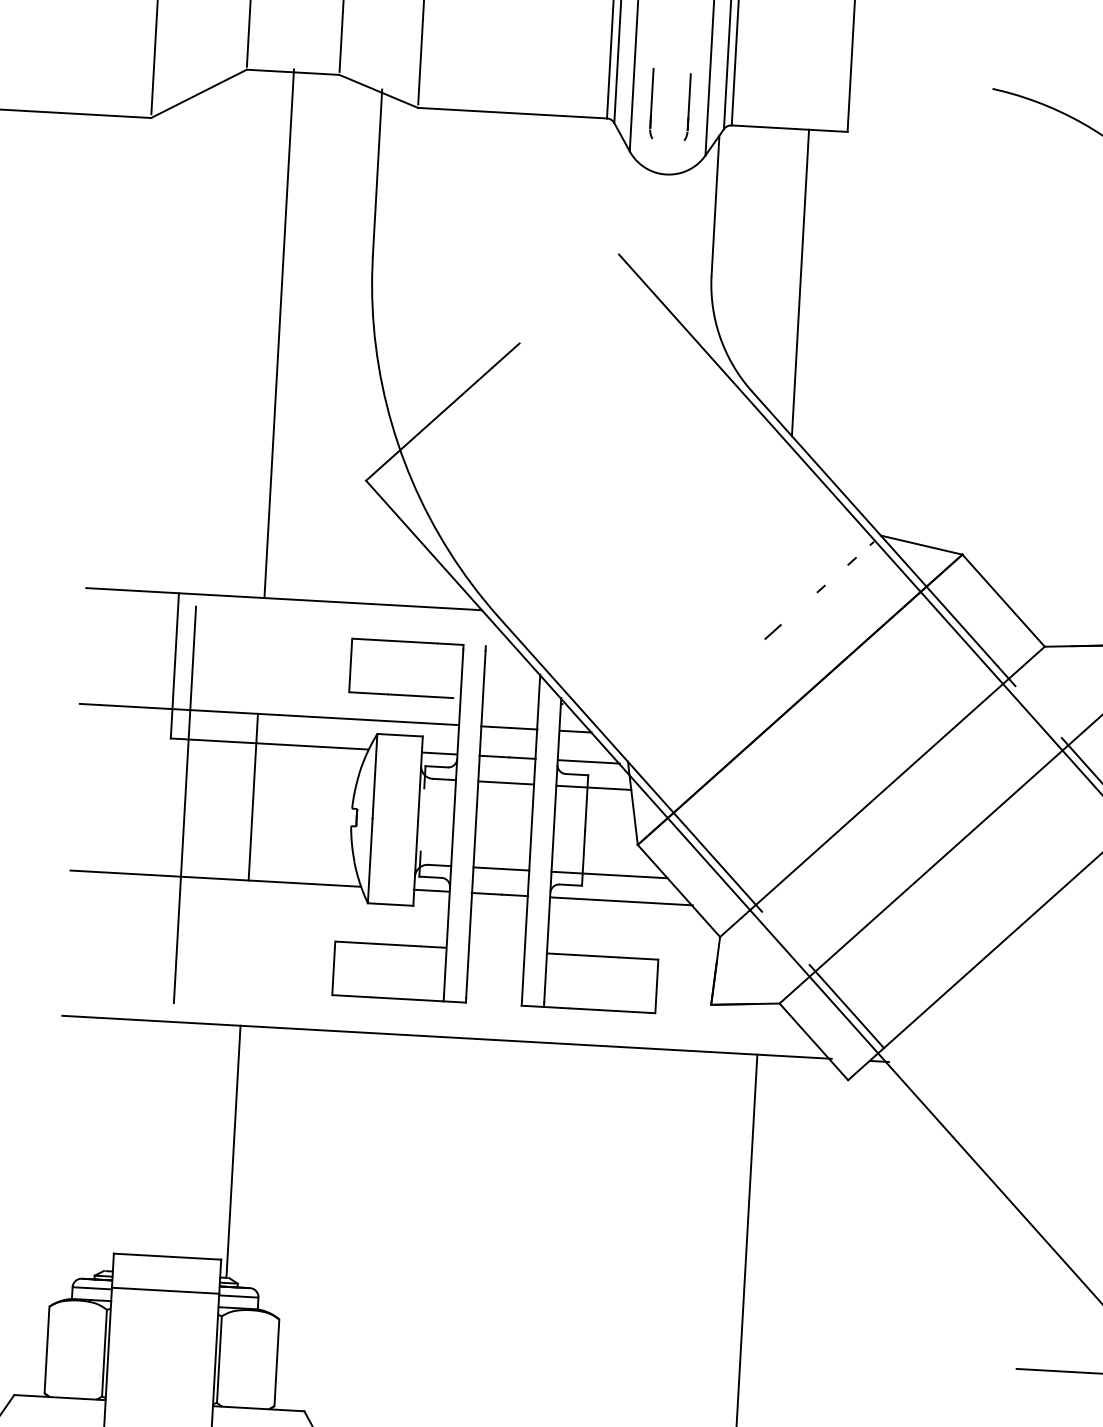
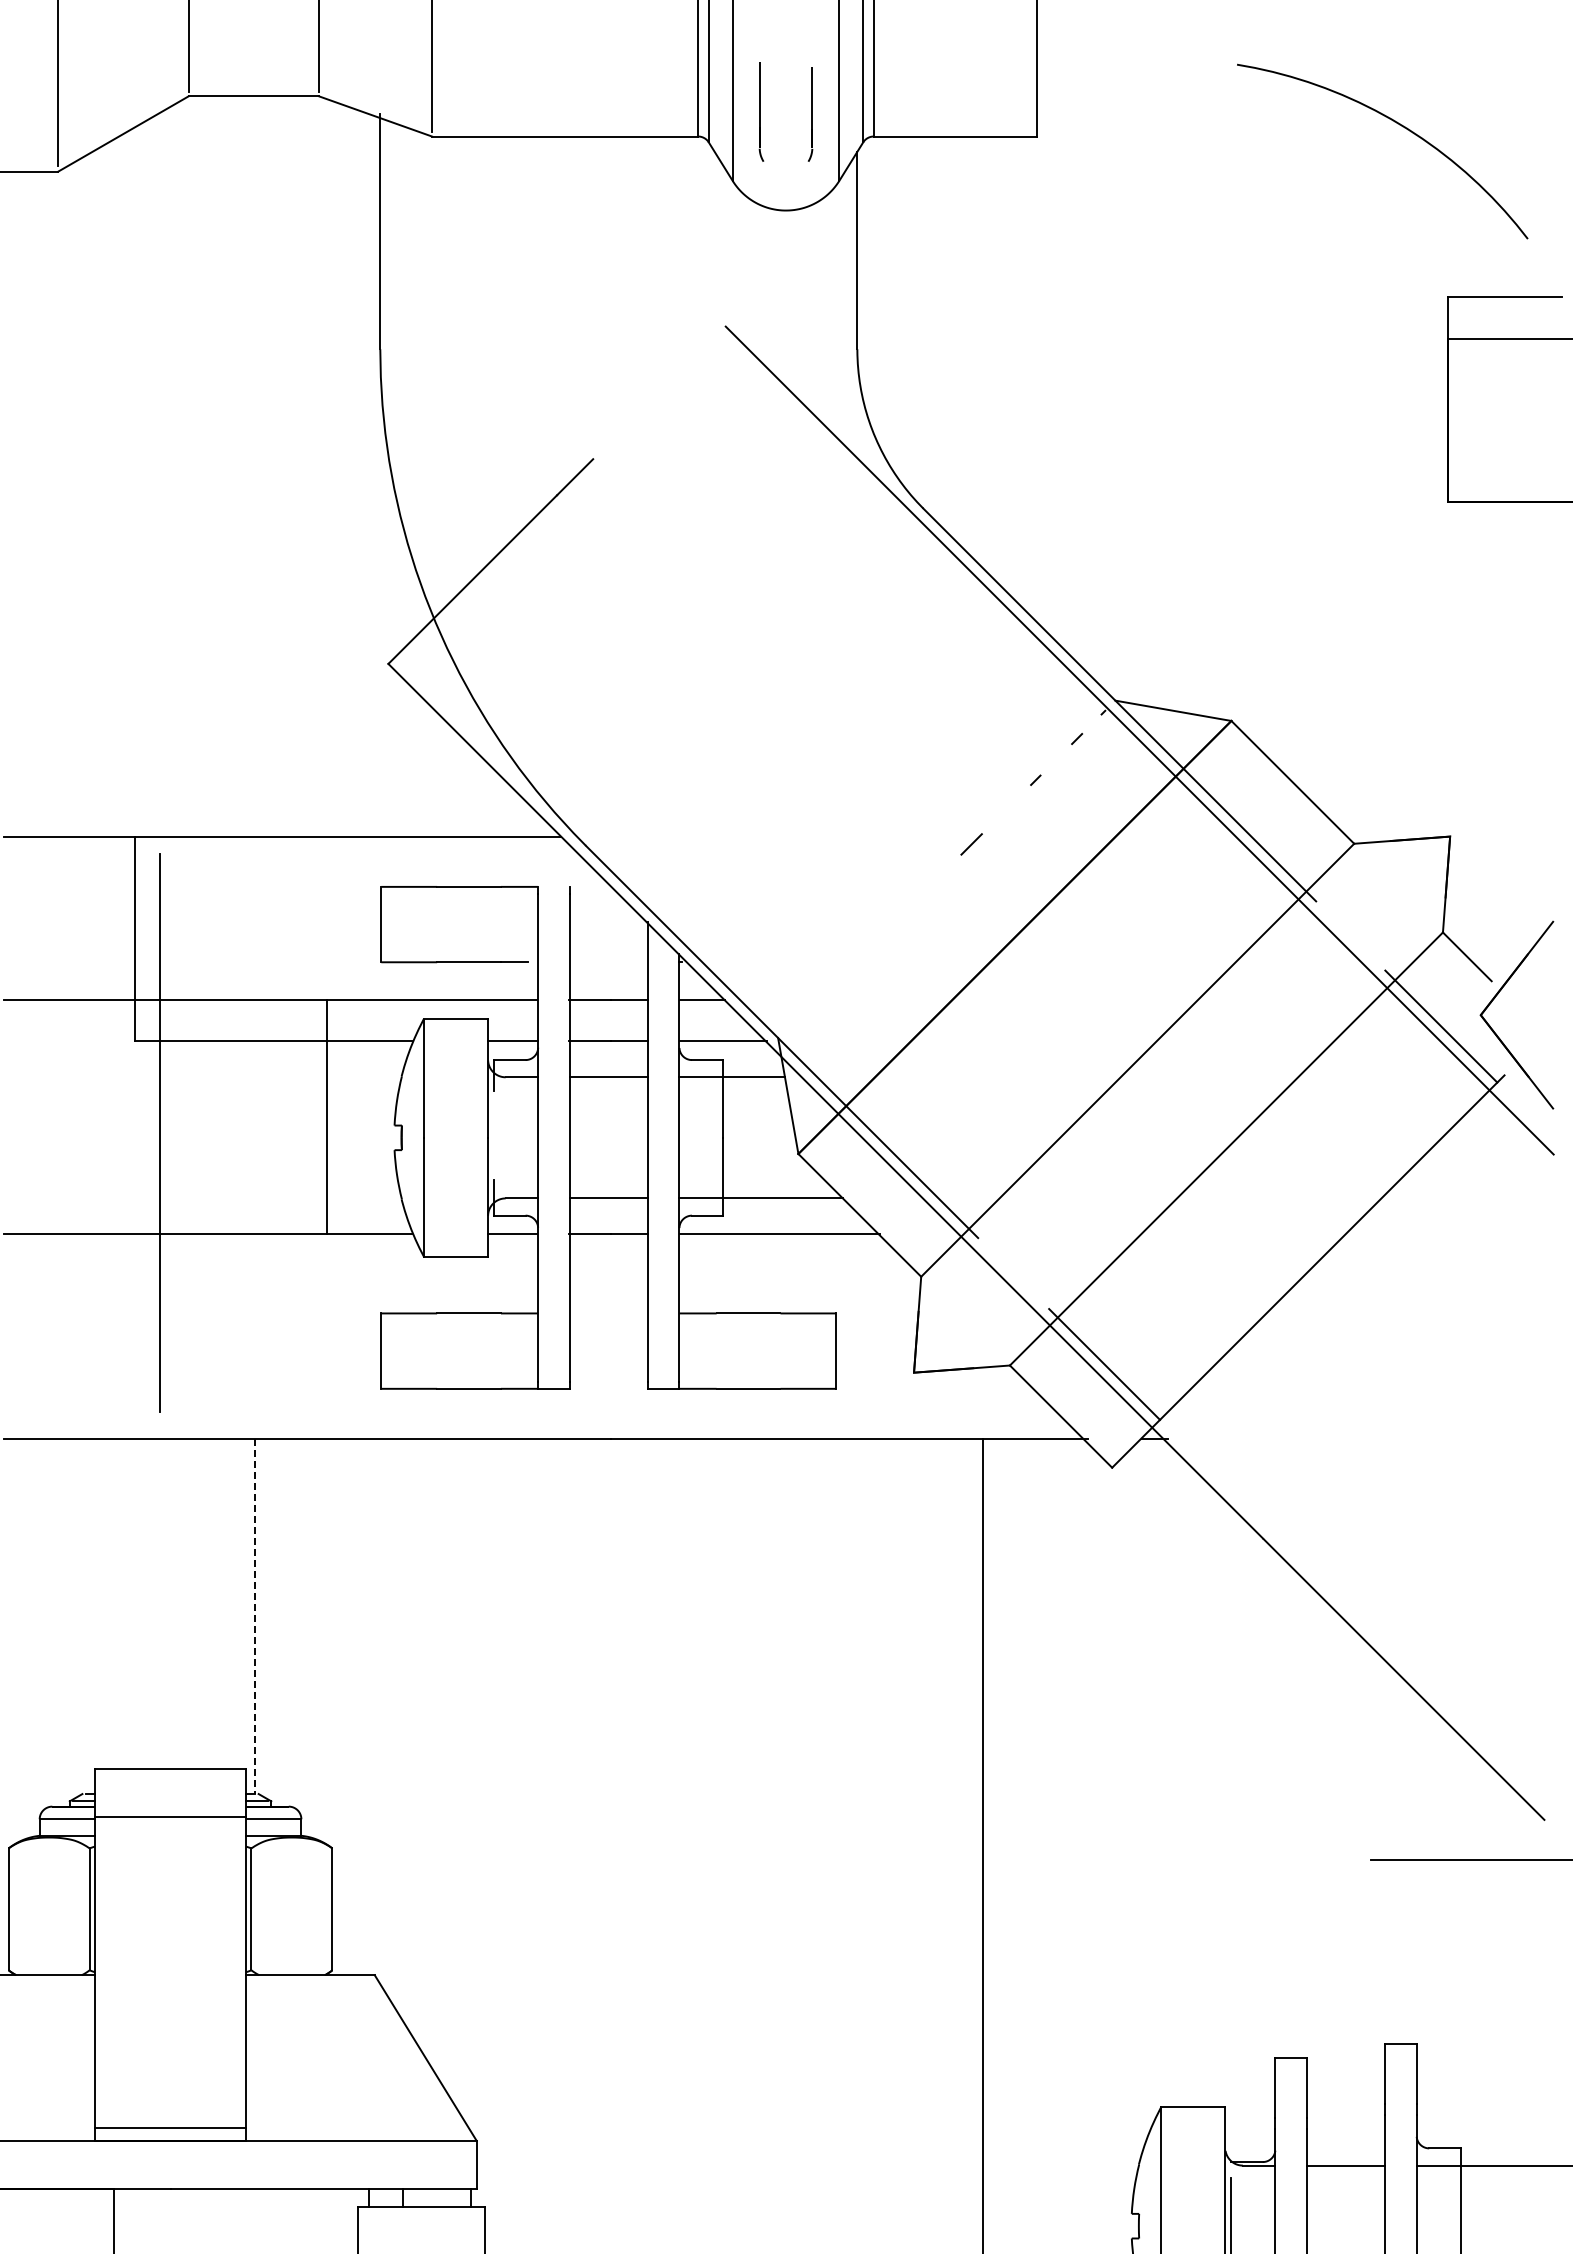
line: (800, 282) -> (982, 351), removed
line: (278, 333) -> (254, 464), removed
line: (253, 796) -> (326, 1116), moved
line: (233, 1151) -> (254, 1616), solid -> dashed

